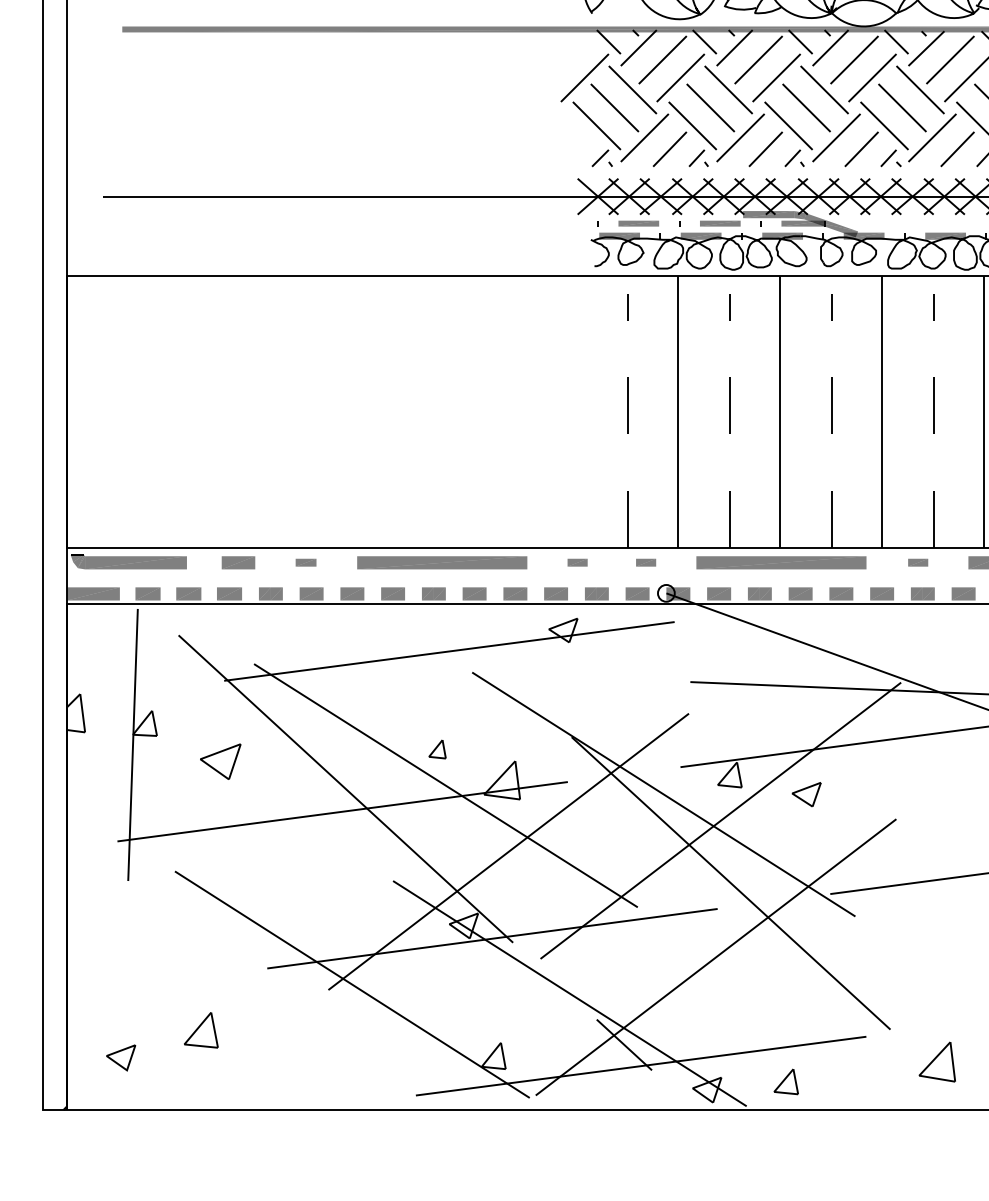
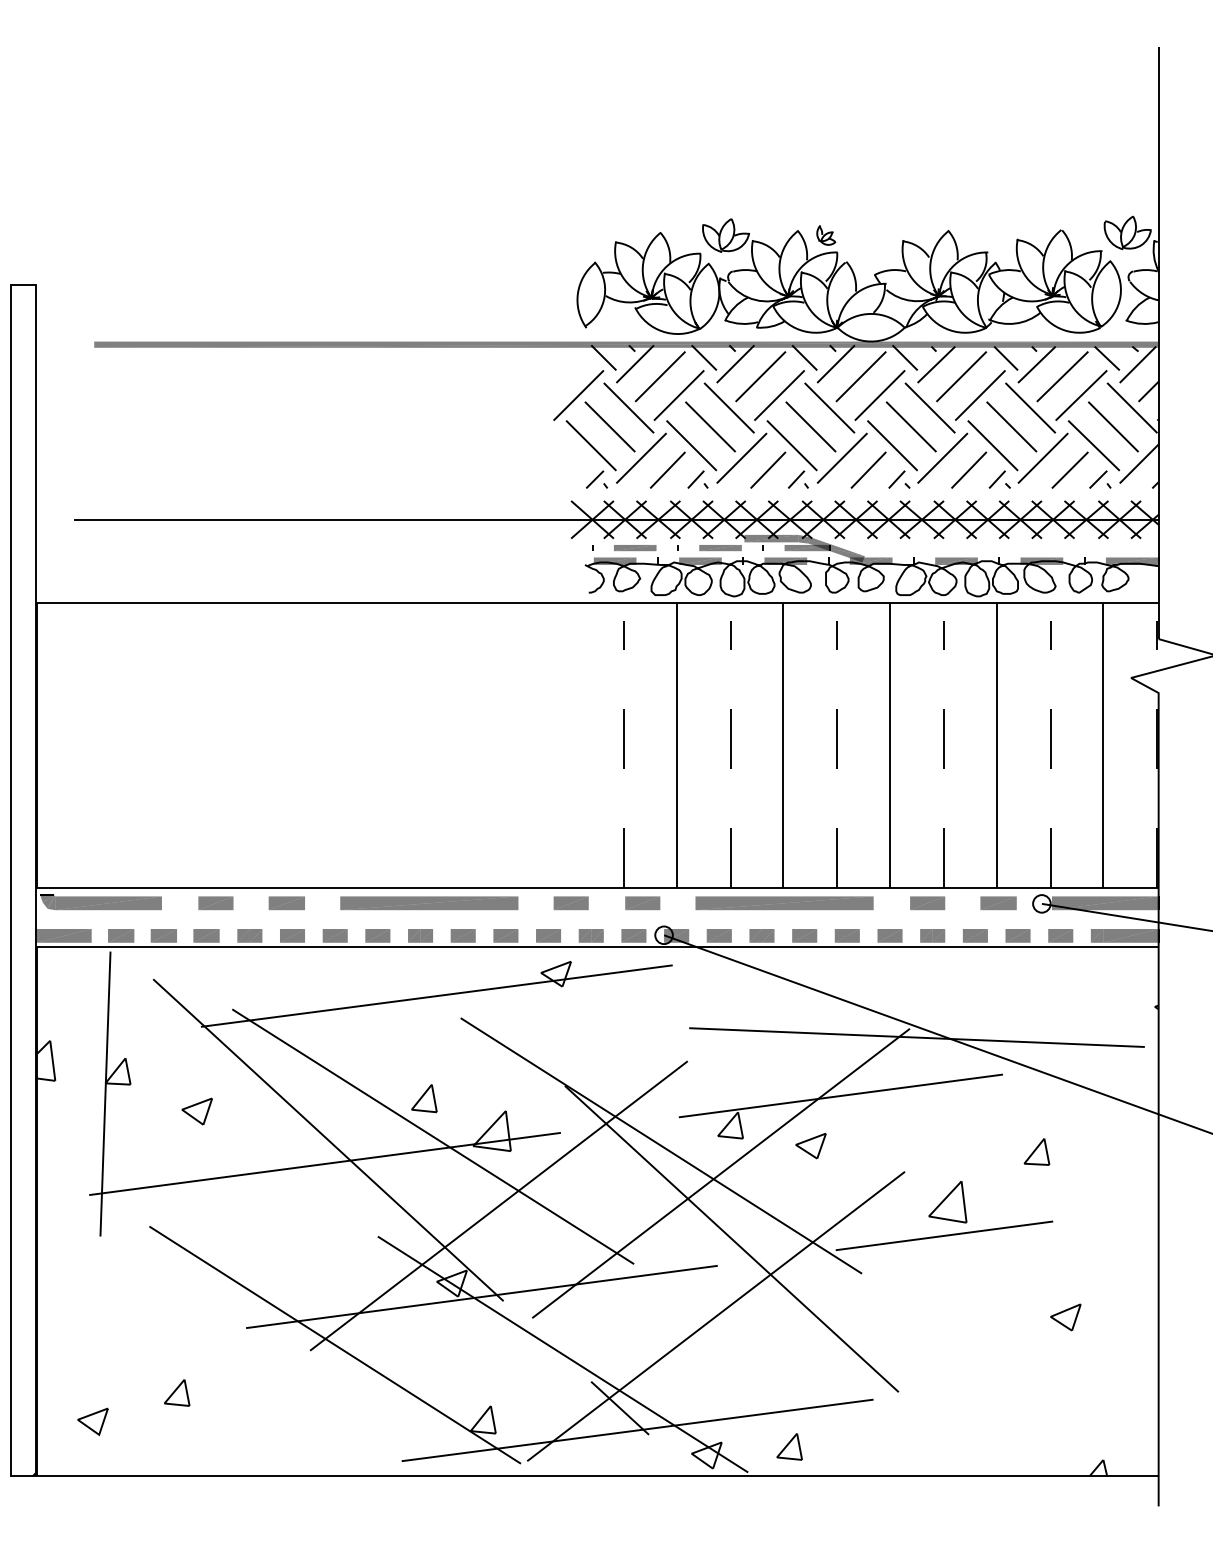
part: (305, 562) -> (286, 902), size x1.67
part: (577, 562) -> (570, 902), size x1.67
part: (645, 562) -> (642, 902), size x1.67
part: (917, 562) -> (927, 902), size x1.67
part: (437, 749) -> (424, 1098), size x1.43
part: (219, 761) -> (196, 1111), size x0.71
part: (201, 1029) -> (177, 1392), size x0.71
part: (936, 1062) -> (947, 1202), moved

